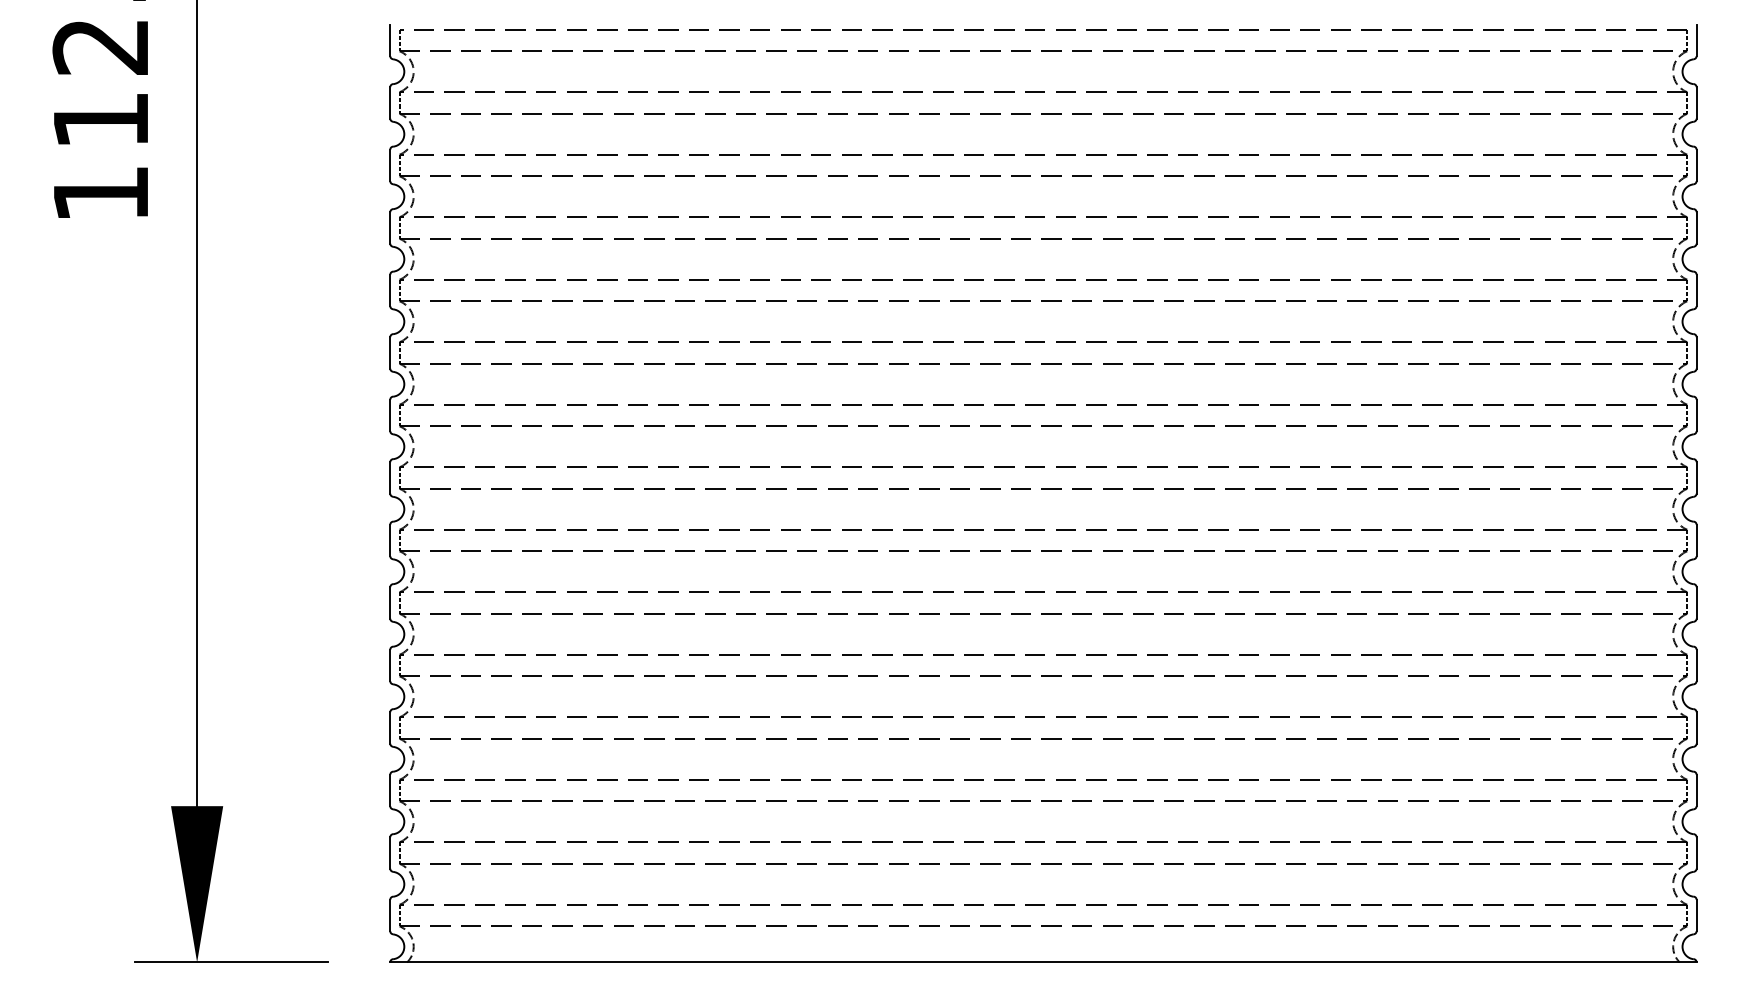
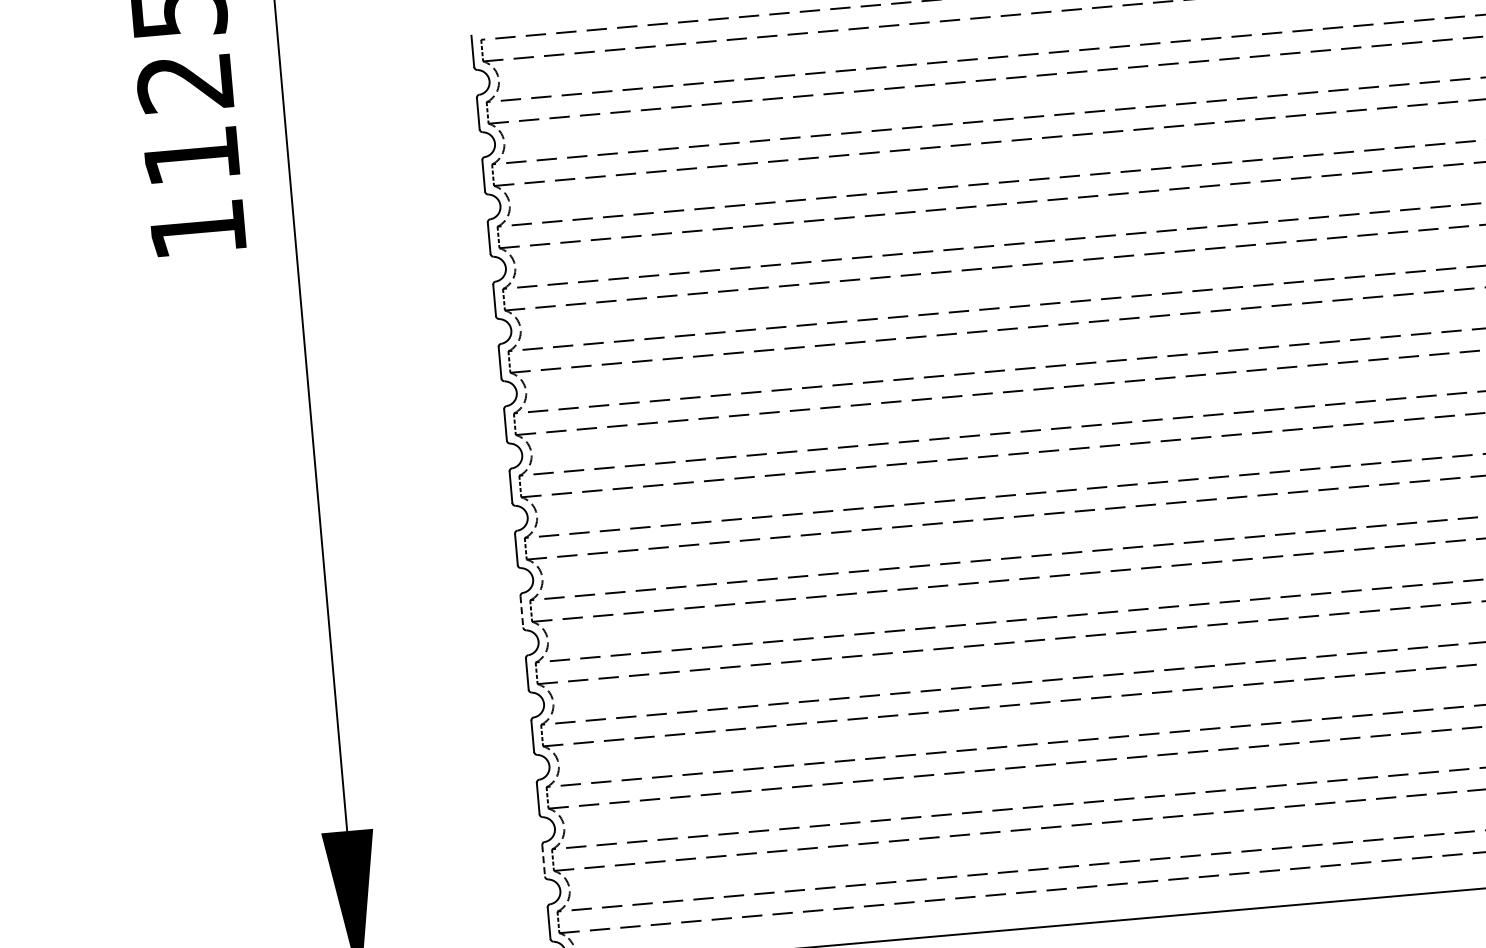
line: (390, 602) -> (522, 611), solid -> dashed
line: (390, 852) -> (543, 860), solid -> dashed

